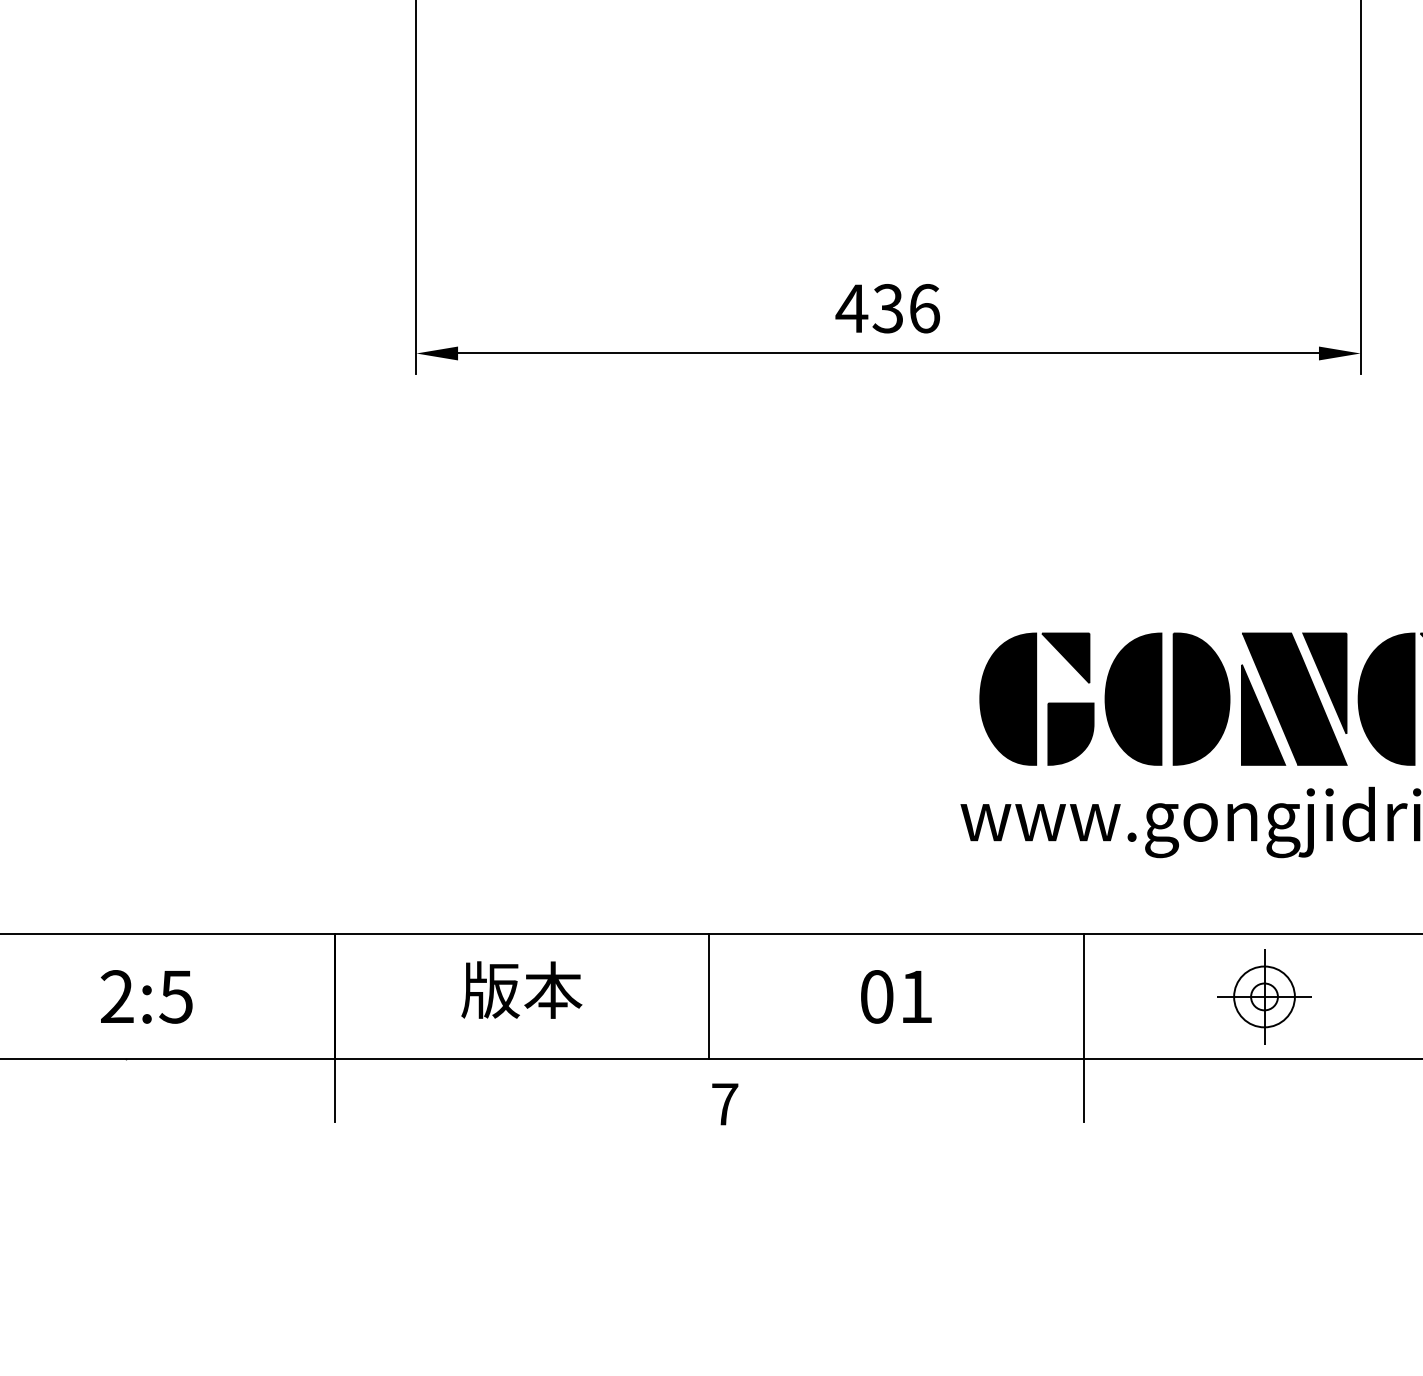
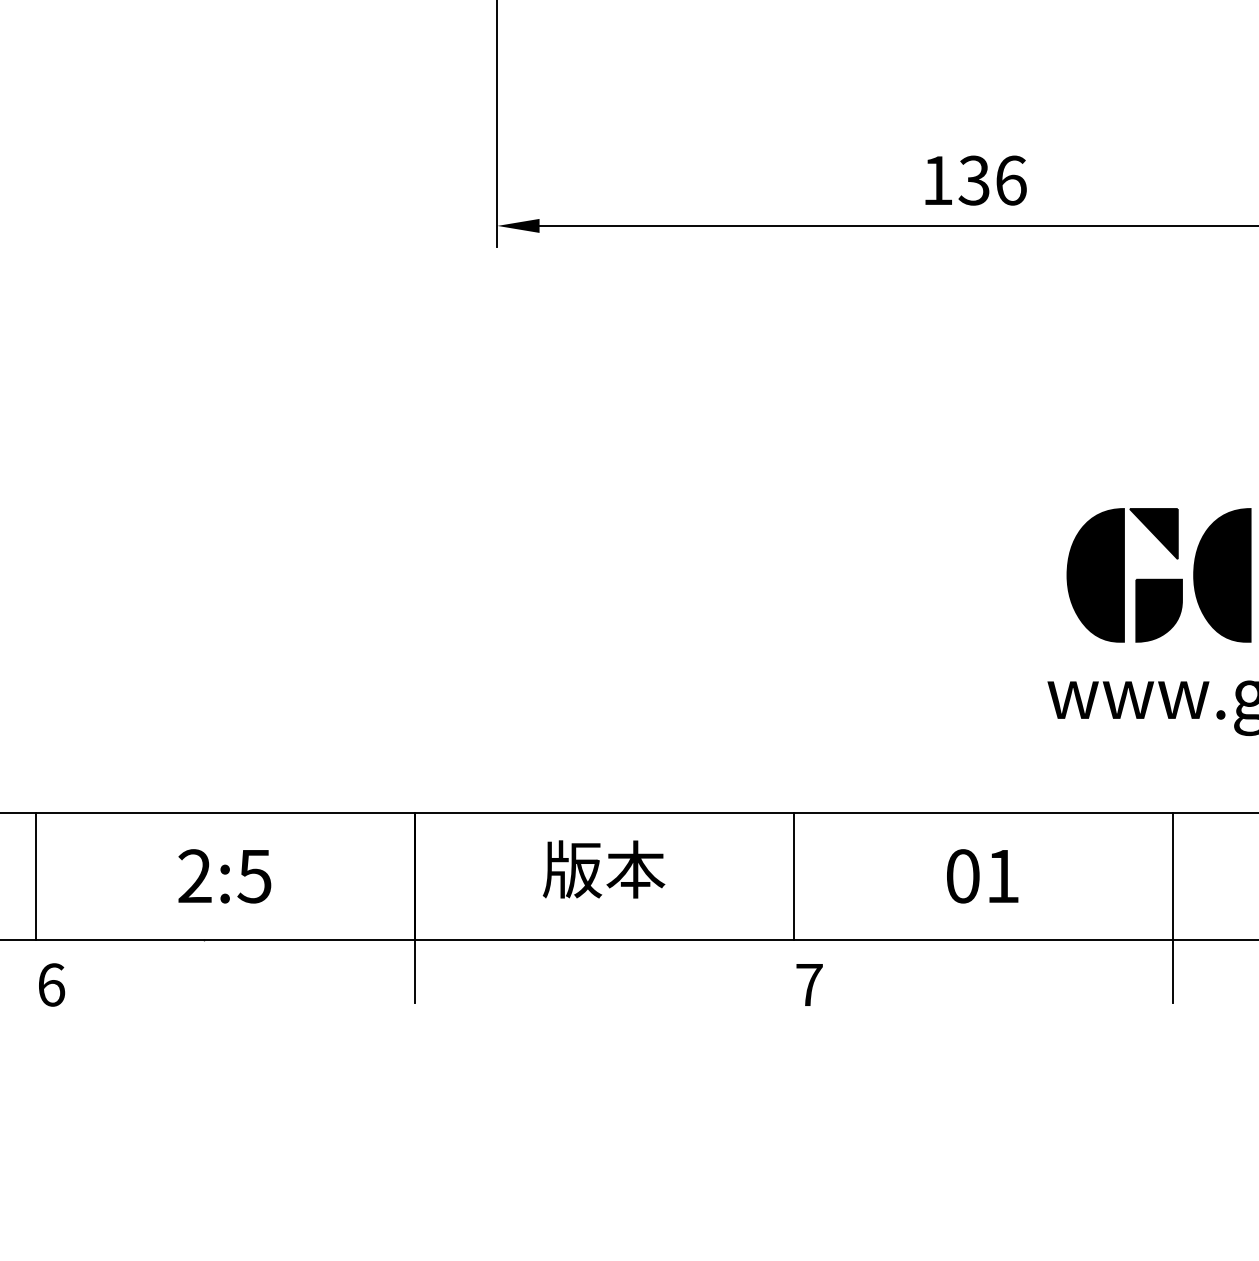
text: (851, 308) -> (937, 180), 436 -> 136

